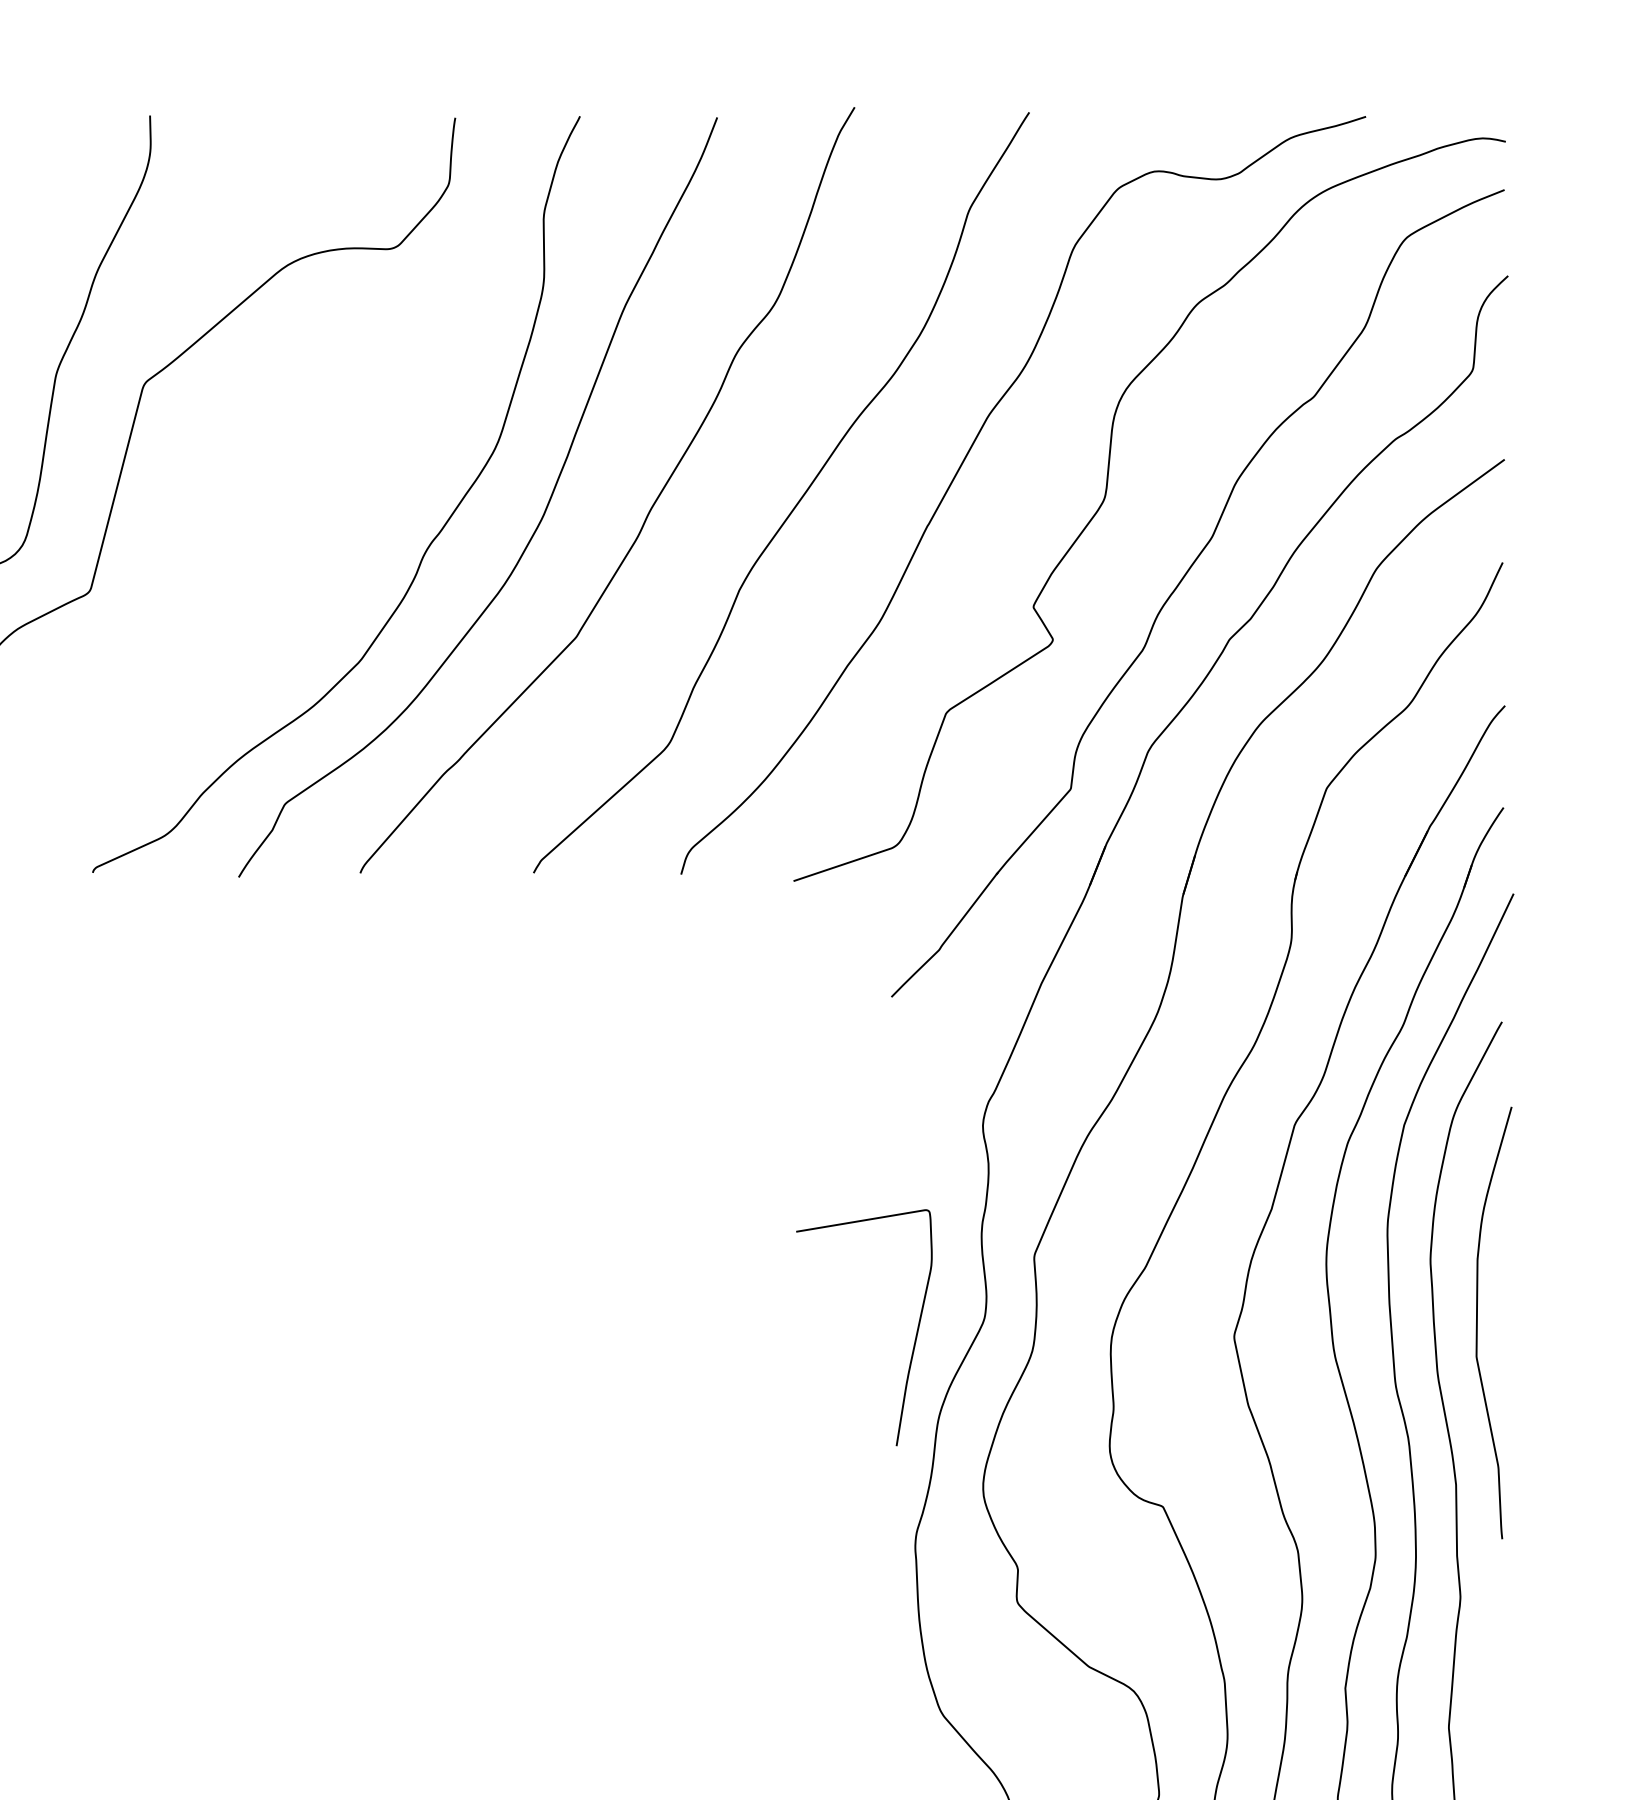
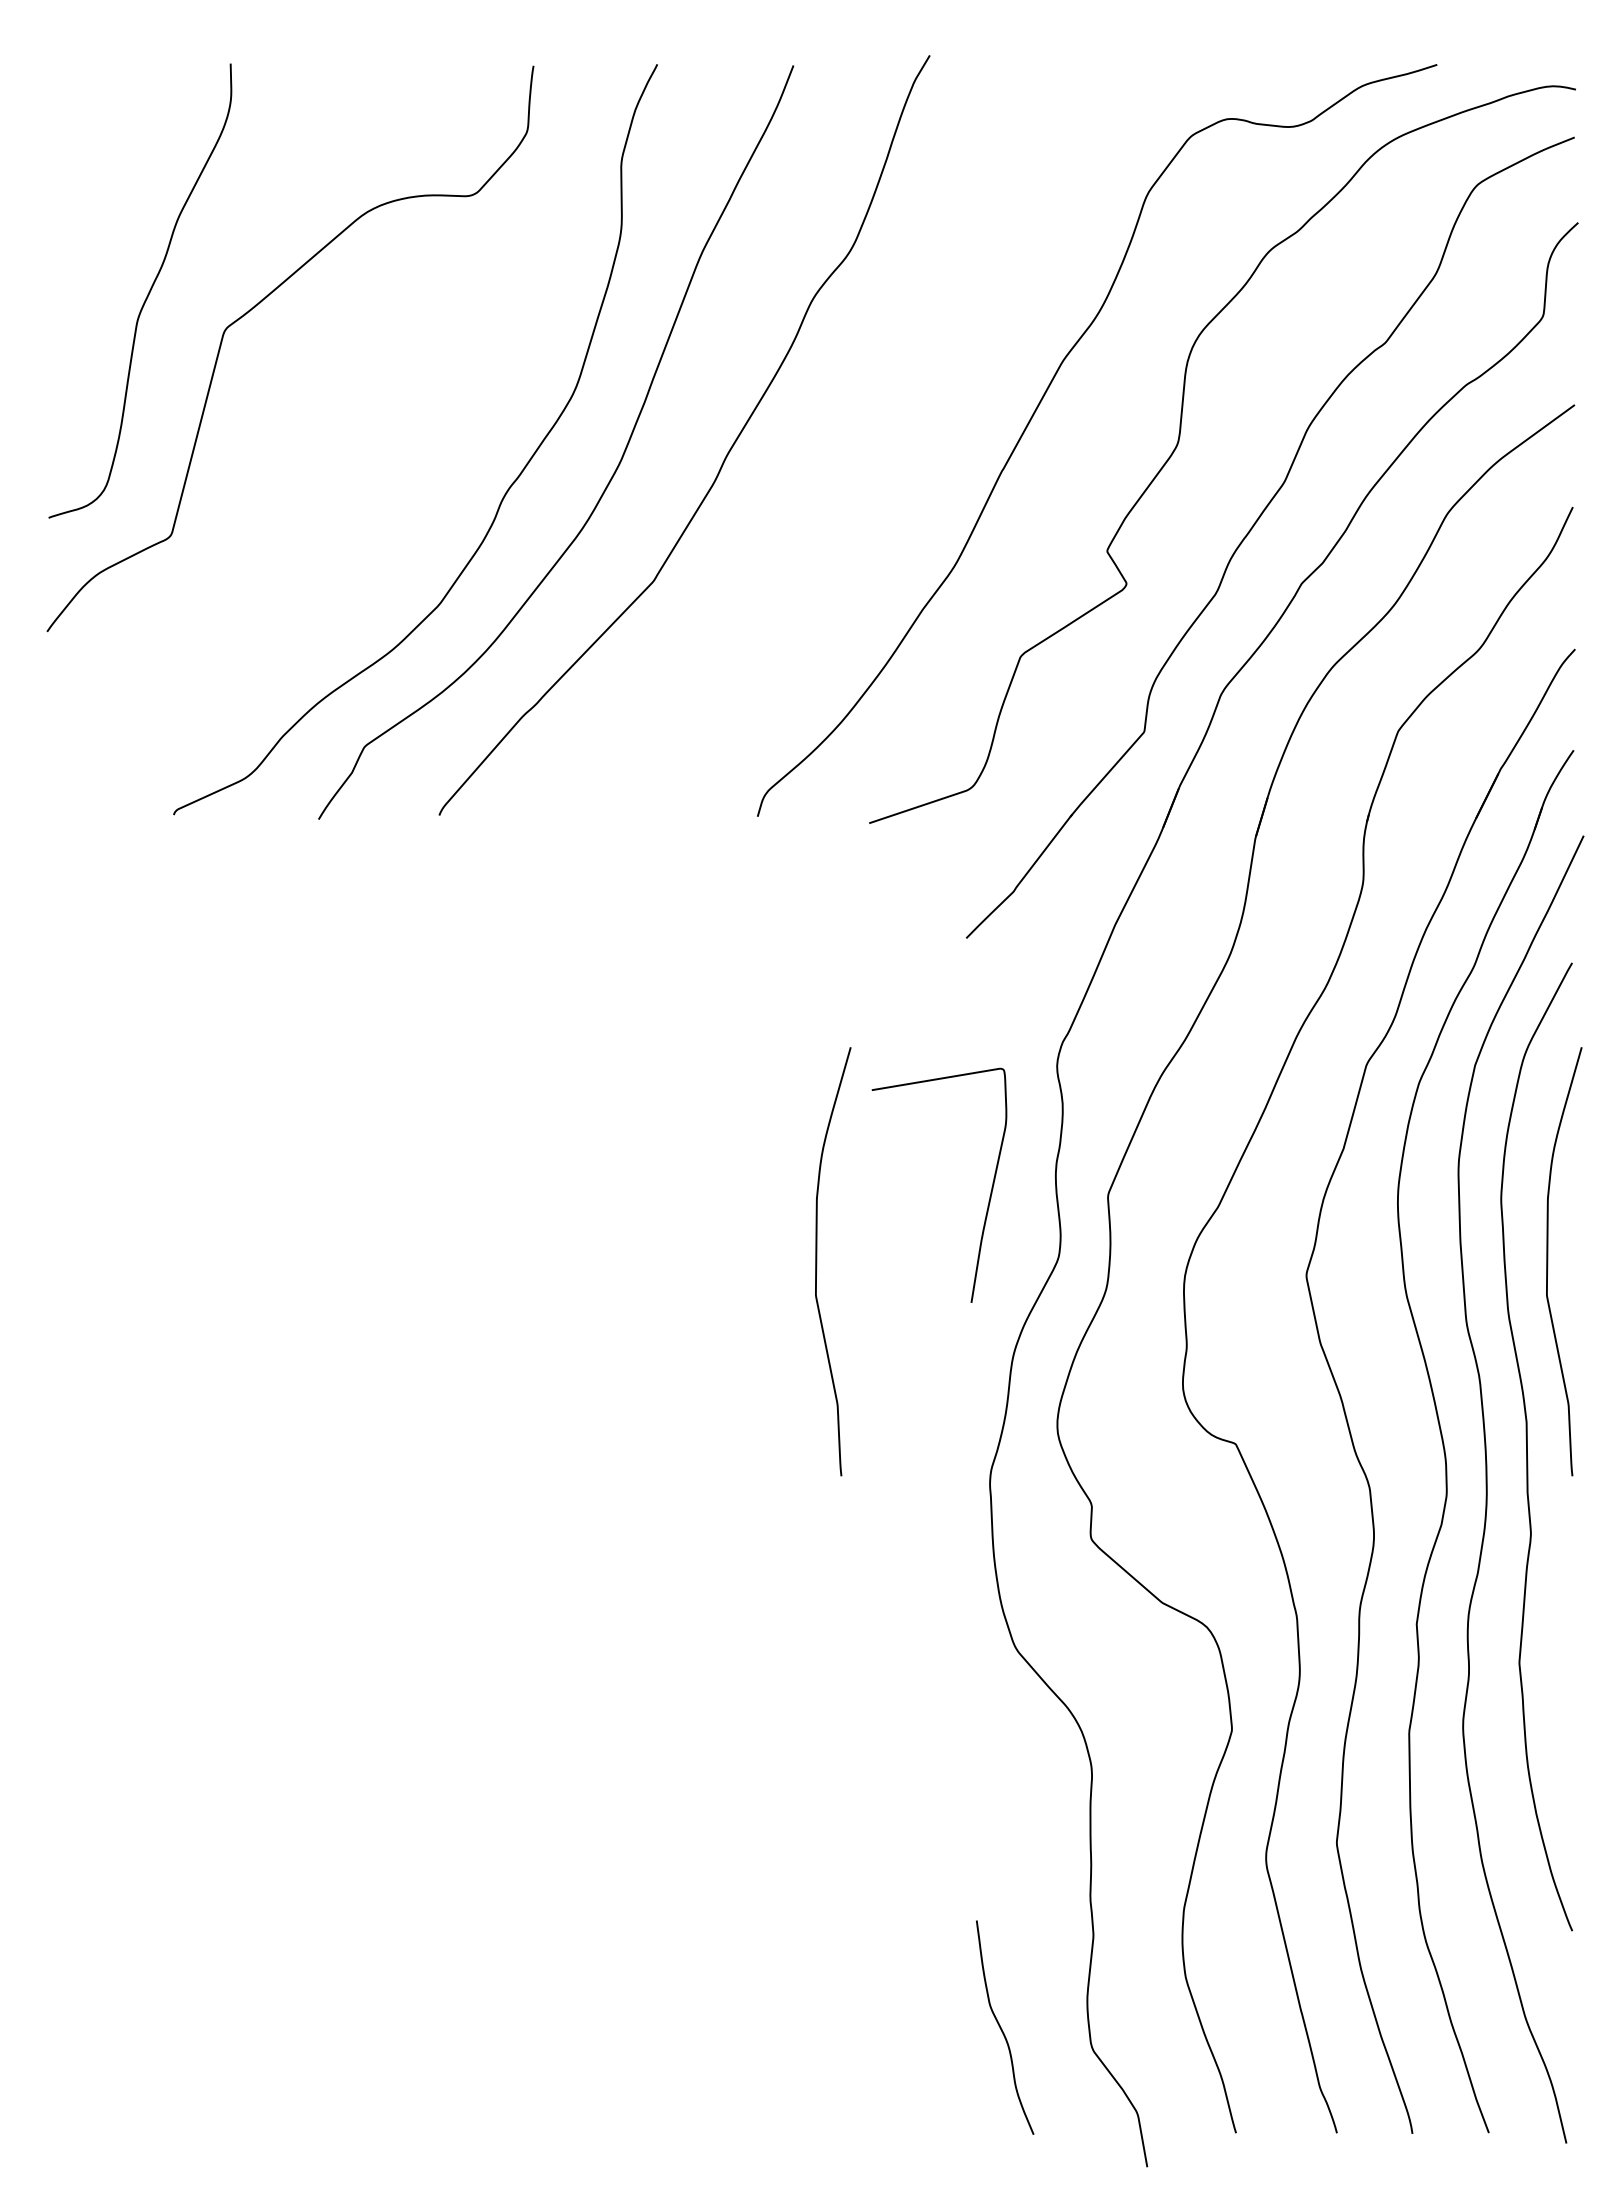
curve: (794, 505) -> (870, 450), removed
curve: (741, 1322) -> (817, 1261), added
curve: (914, 1338) -> (989, 1196), moved

